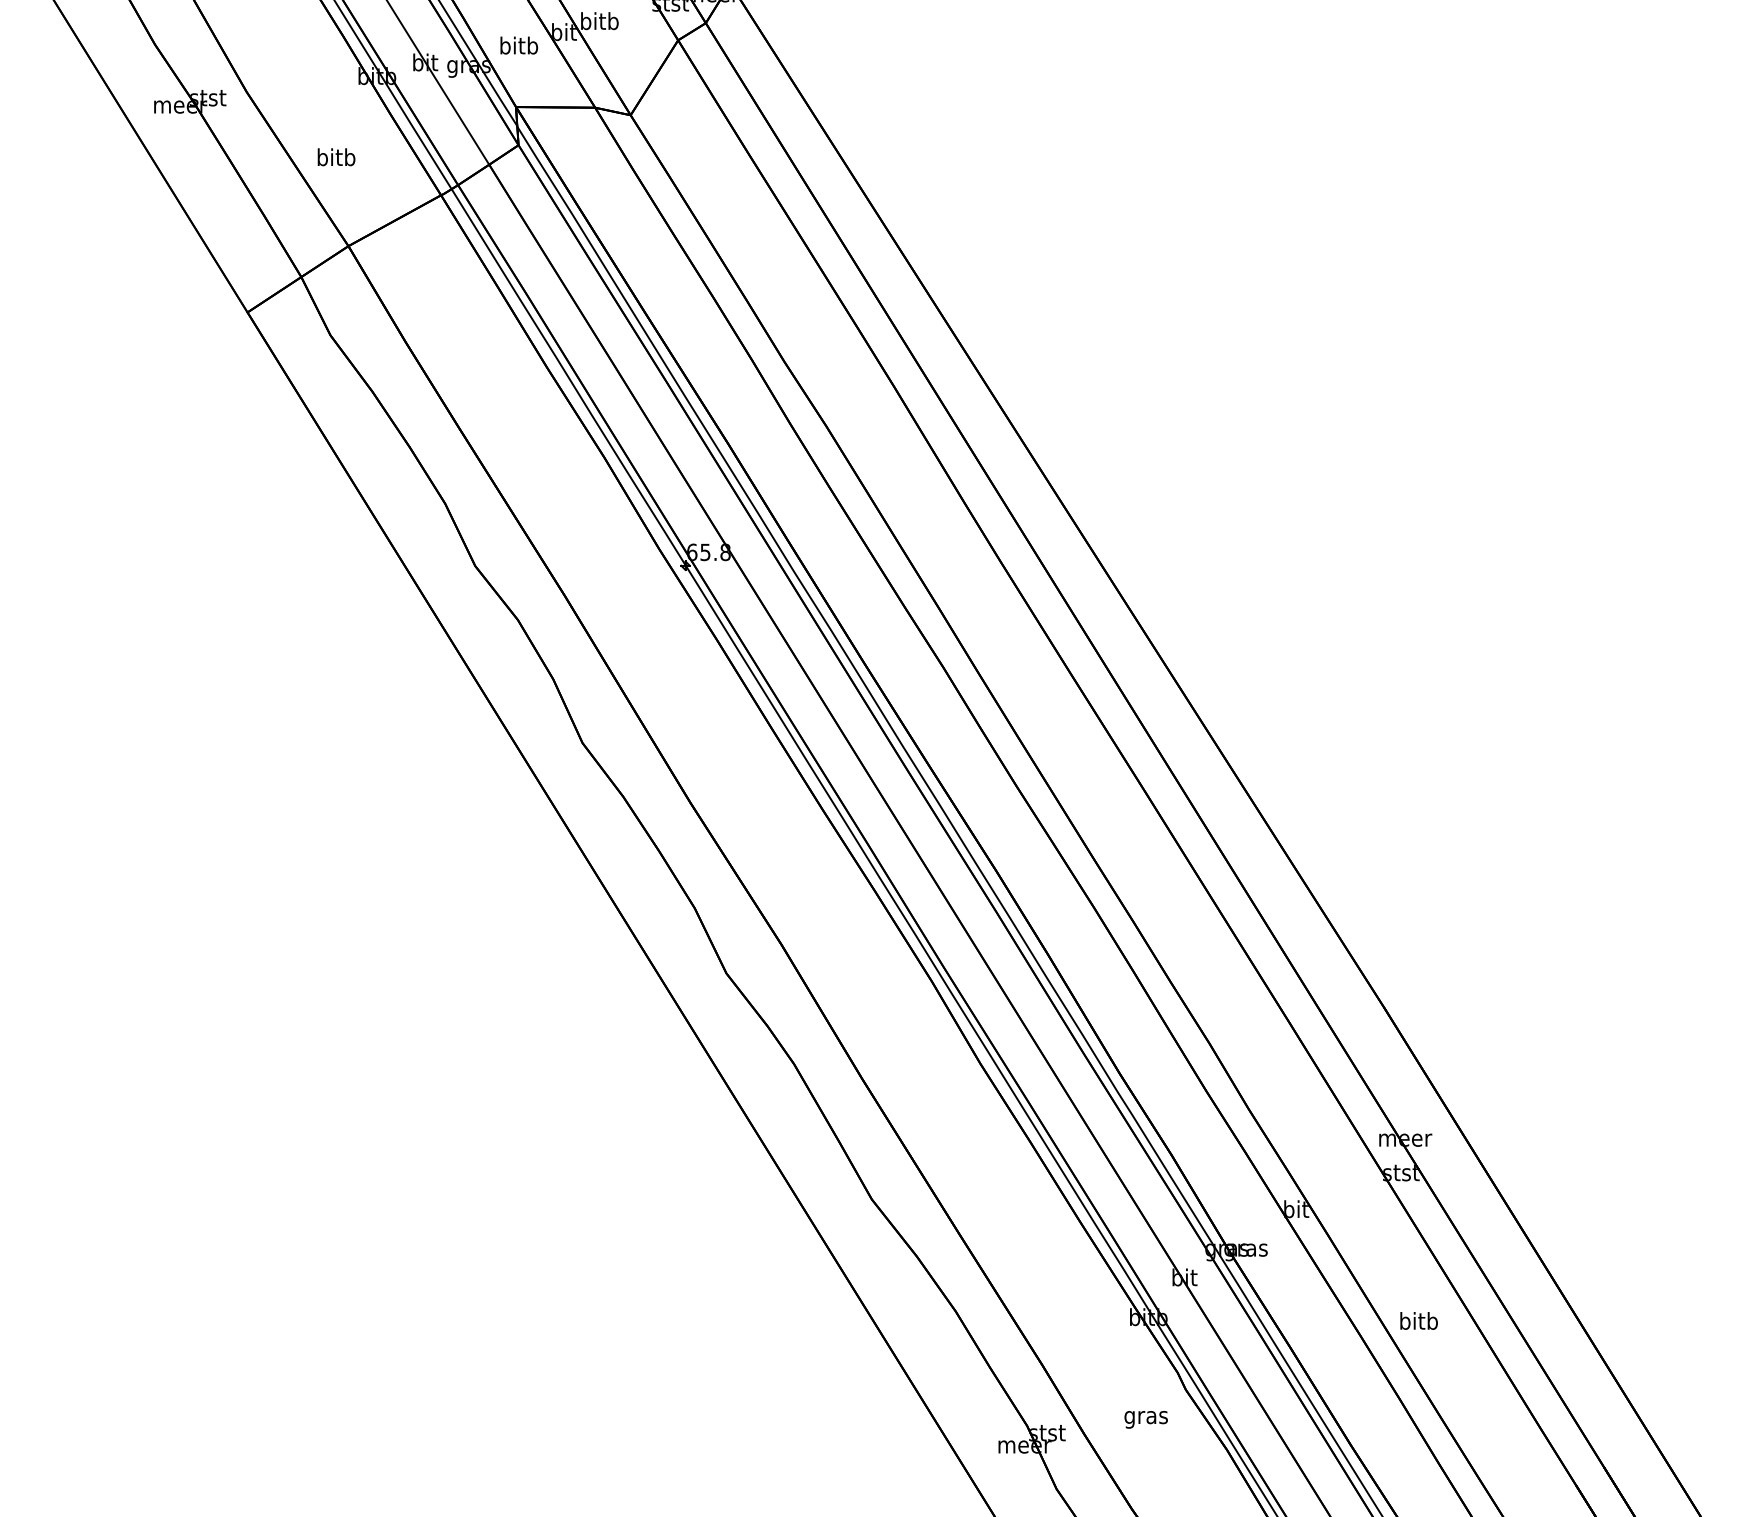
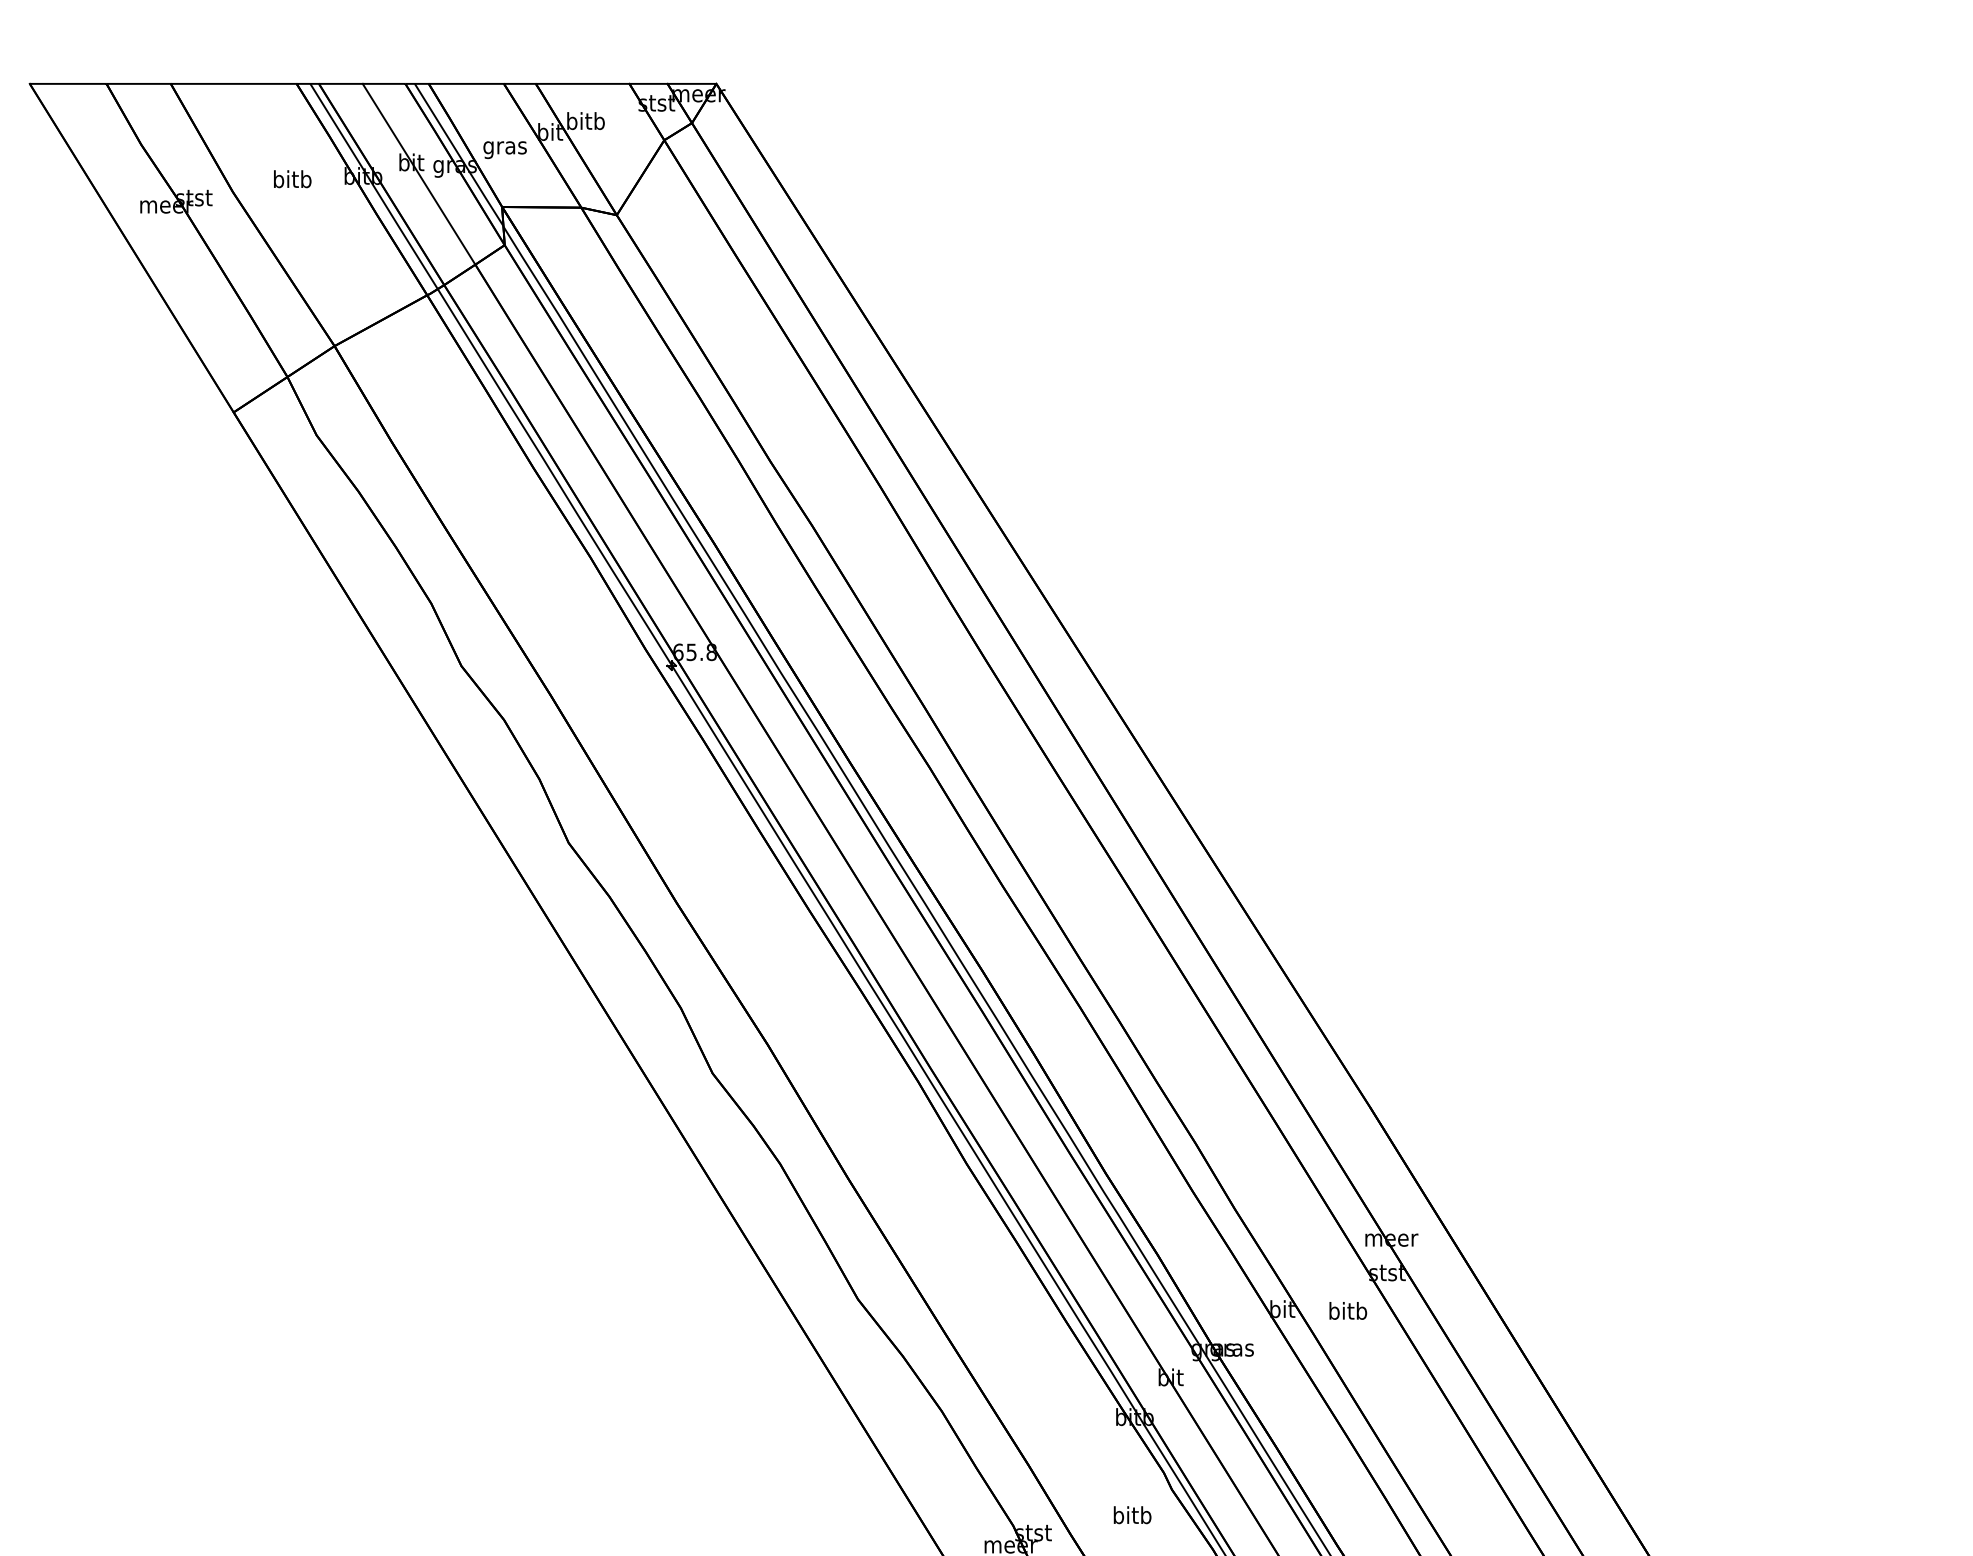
text: (518, 47) -> (504, 147), bitb -> gras
text: (336, 157) -> (292, 179), moved
text: (1419, 1320) -> (1348, 1310), moved
text: (1146, 1417) -> (1132, 1517), gras -> bitb

